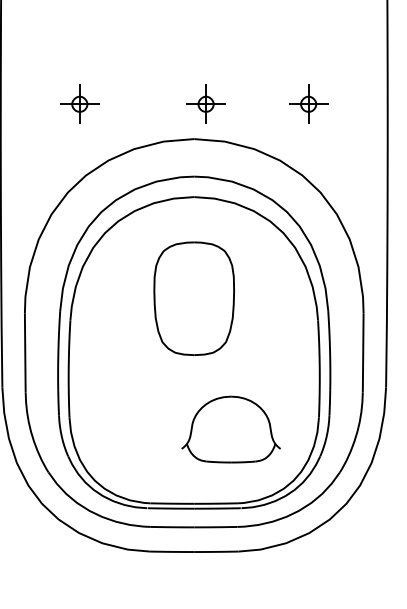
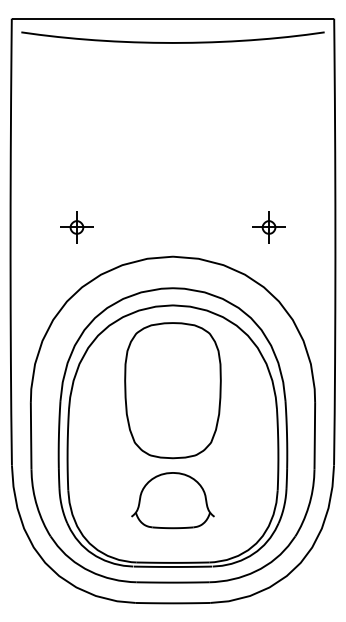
part: (205, 104) -> (182, 227), removed
part: (193, 298) -> (172, 390), size x1.43
part: (230, 429) -> (172, 500), moved

